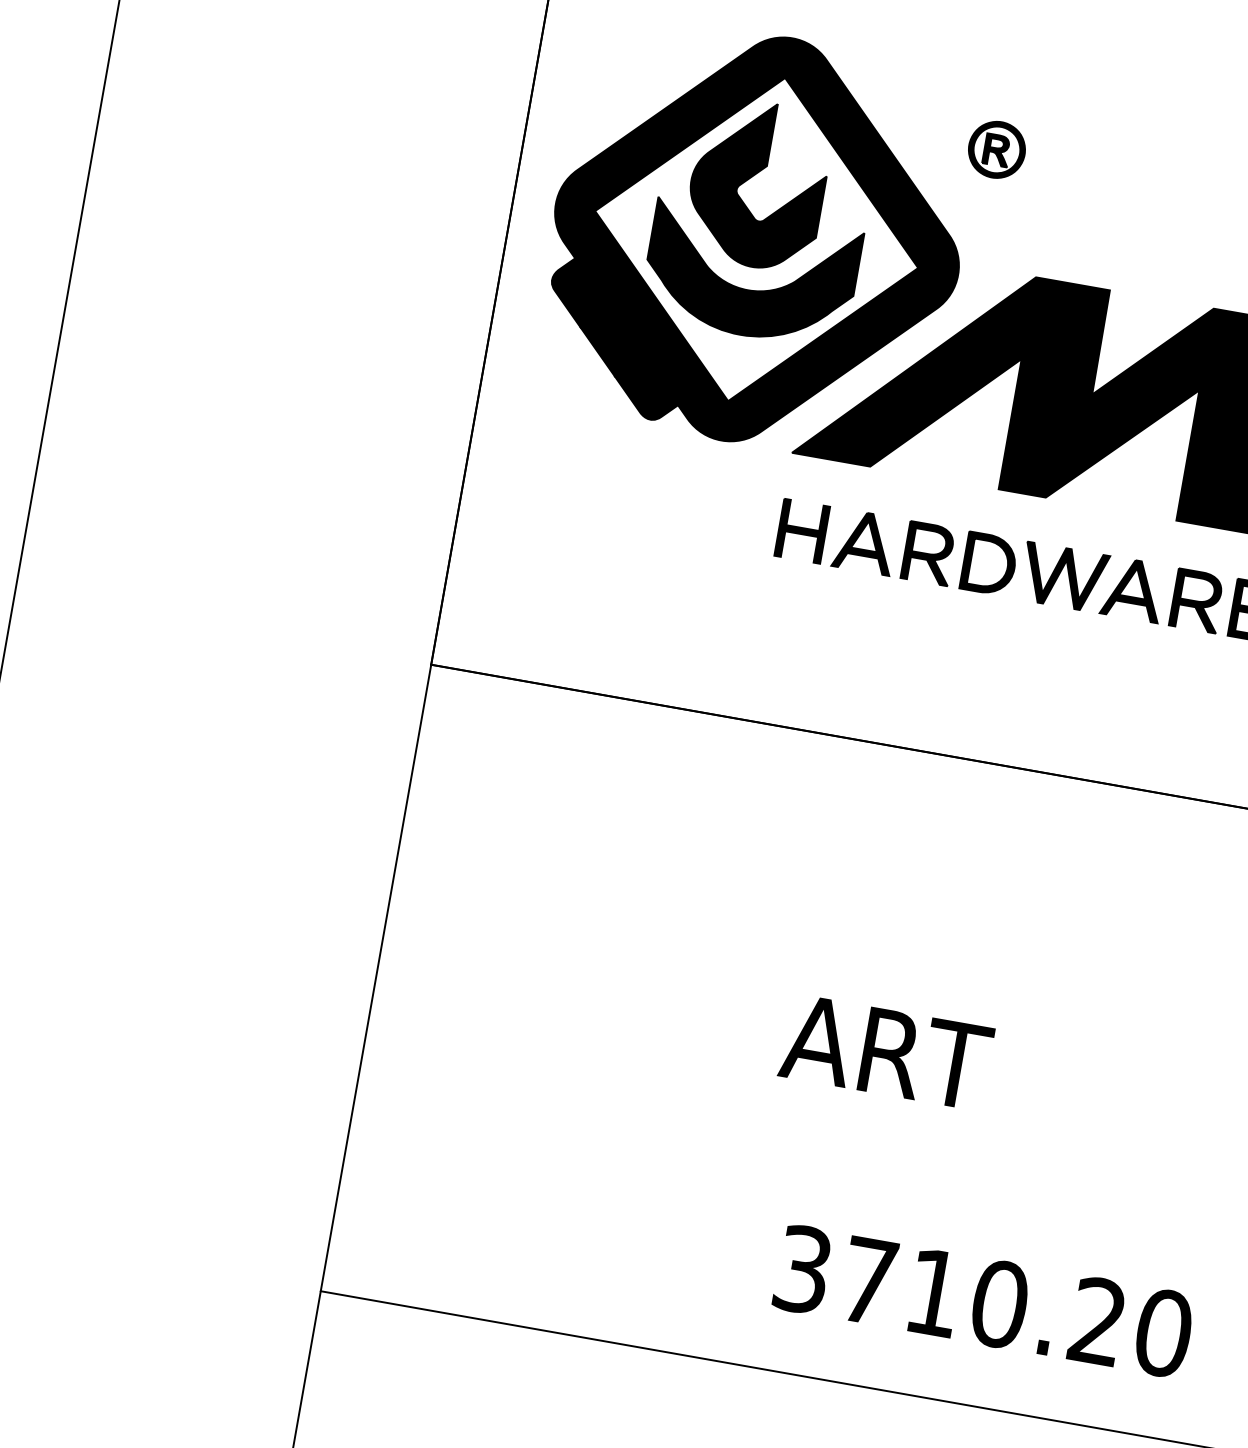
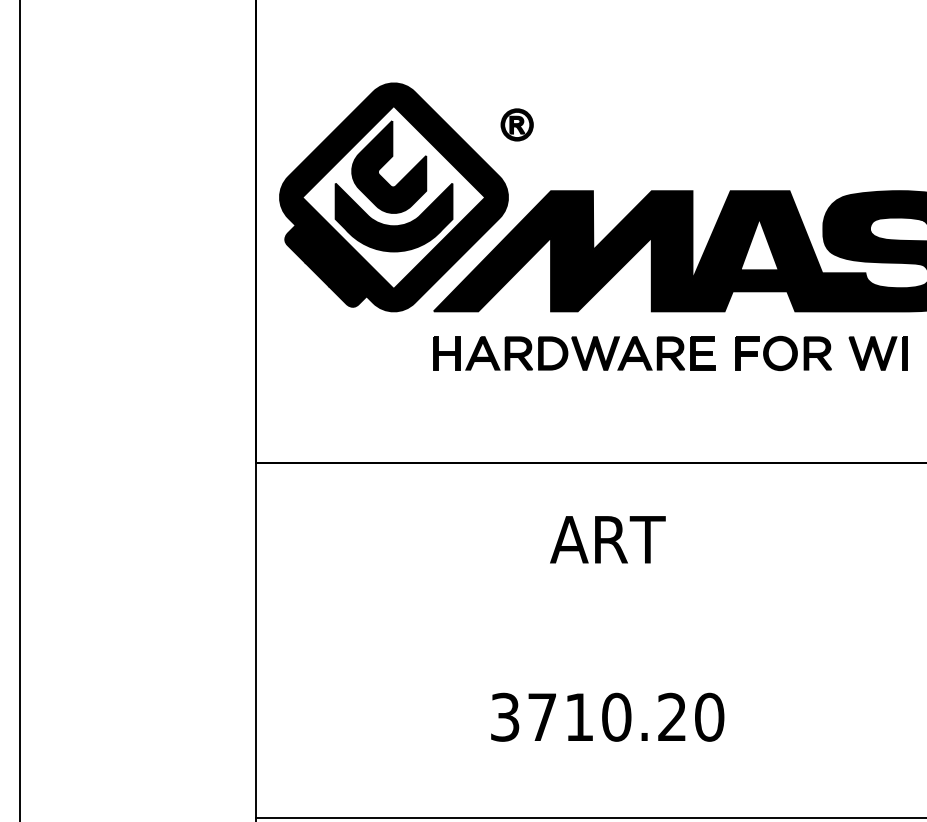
text: (885, 1051) -> (607, 539), moved
text: (983, 1300) -> (607, 716), moved

